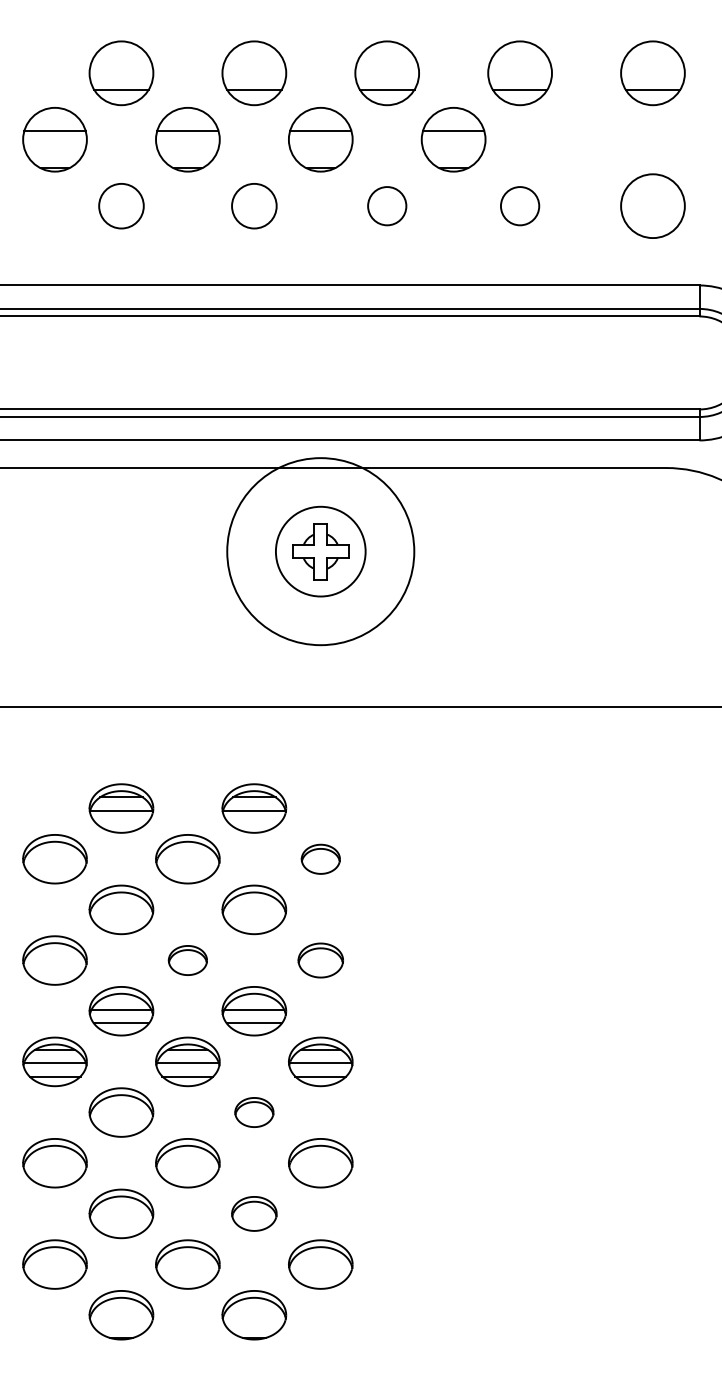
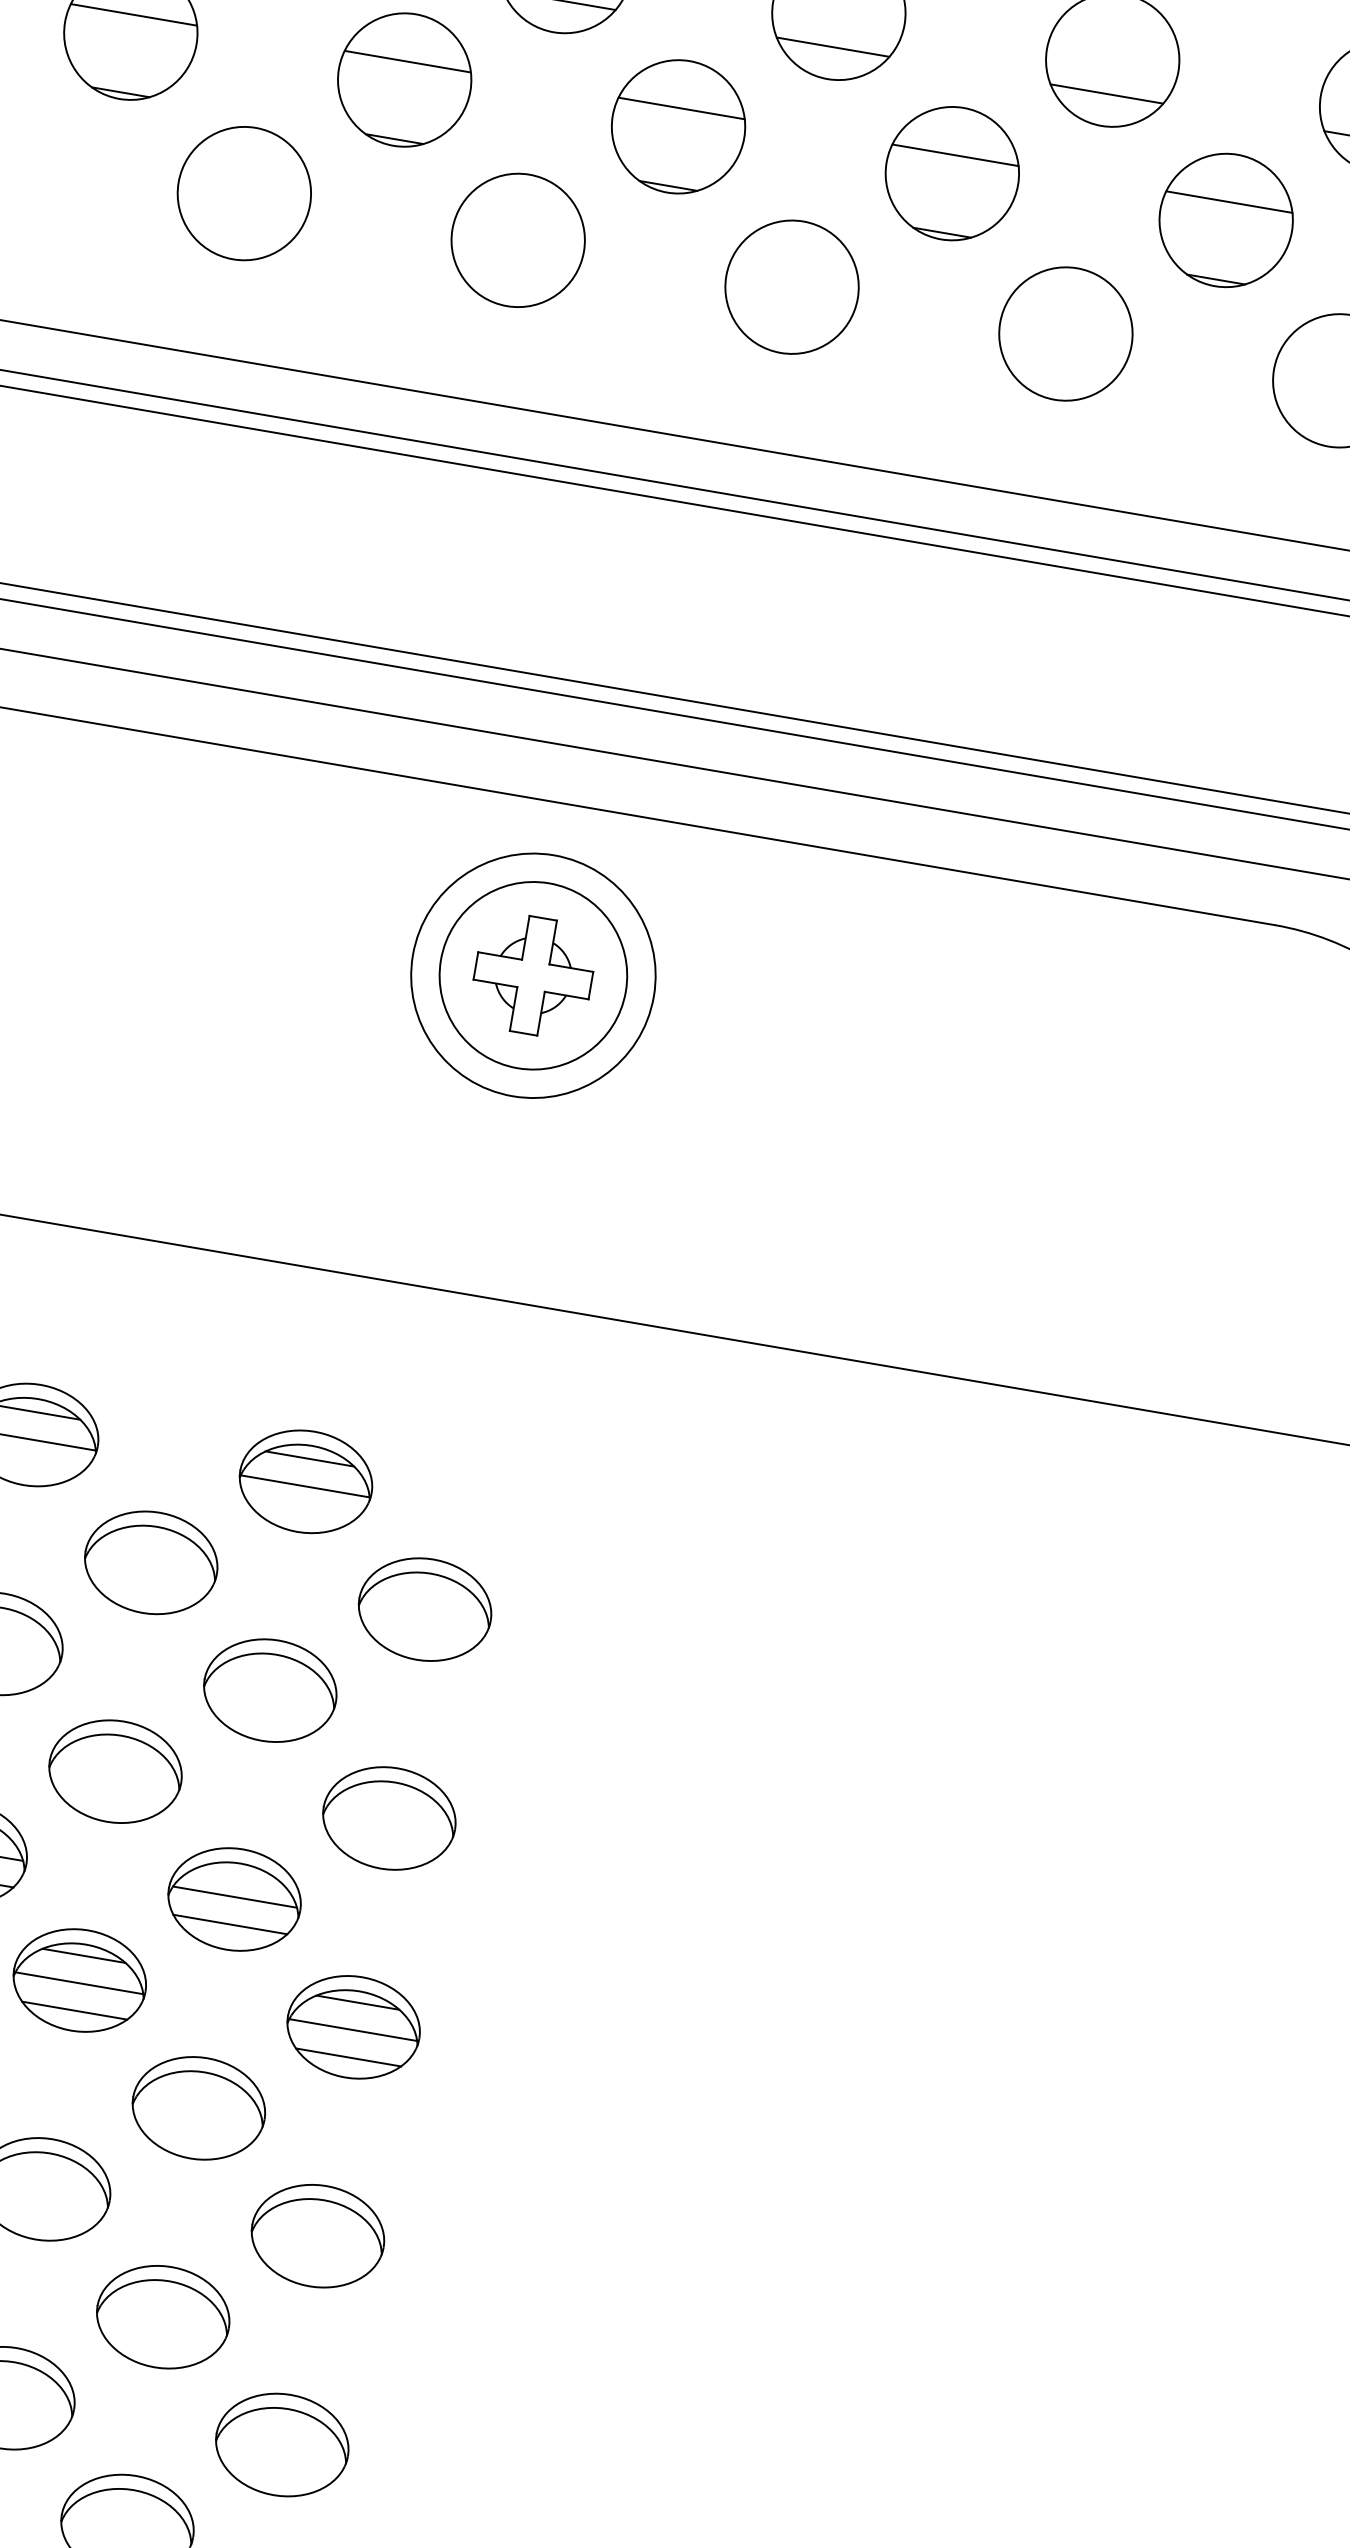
part: (586, 139) -> (1226, 219), added
circle: (121, 206) -> (244, 194), size x1.43
circle: (254, 206) -> (518, 241), size x1.43
circle: (387, 206) -> (792, 287), size x1.67
circle: (520, 206) -> (1066, 334), size x1.67
circle: (320, 551) -> (532, 975), size x0.62
part: (320, 859) -> (424, 1610), size x1.67
part: (187, 960) -> (114, 1771), size x1.67
part: (320, 960) -> (388, 1818), size x1.43
part: (254, 1112) -> (199, 2108), size x1.67
part: (254, 1213) -> (163, 2316), size x1.43

